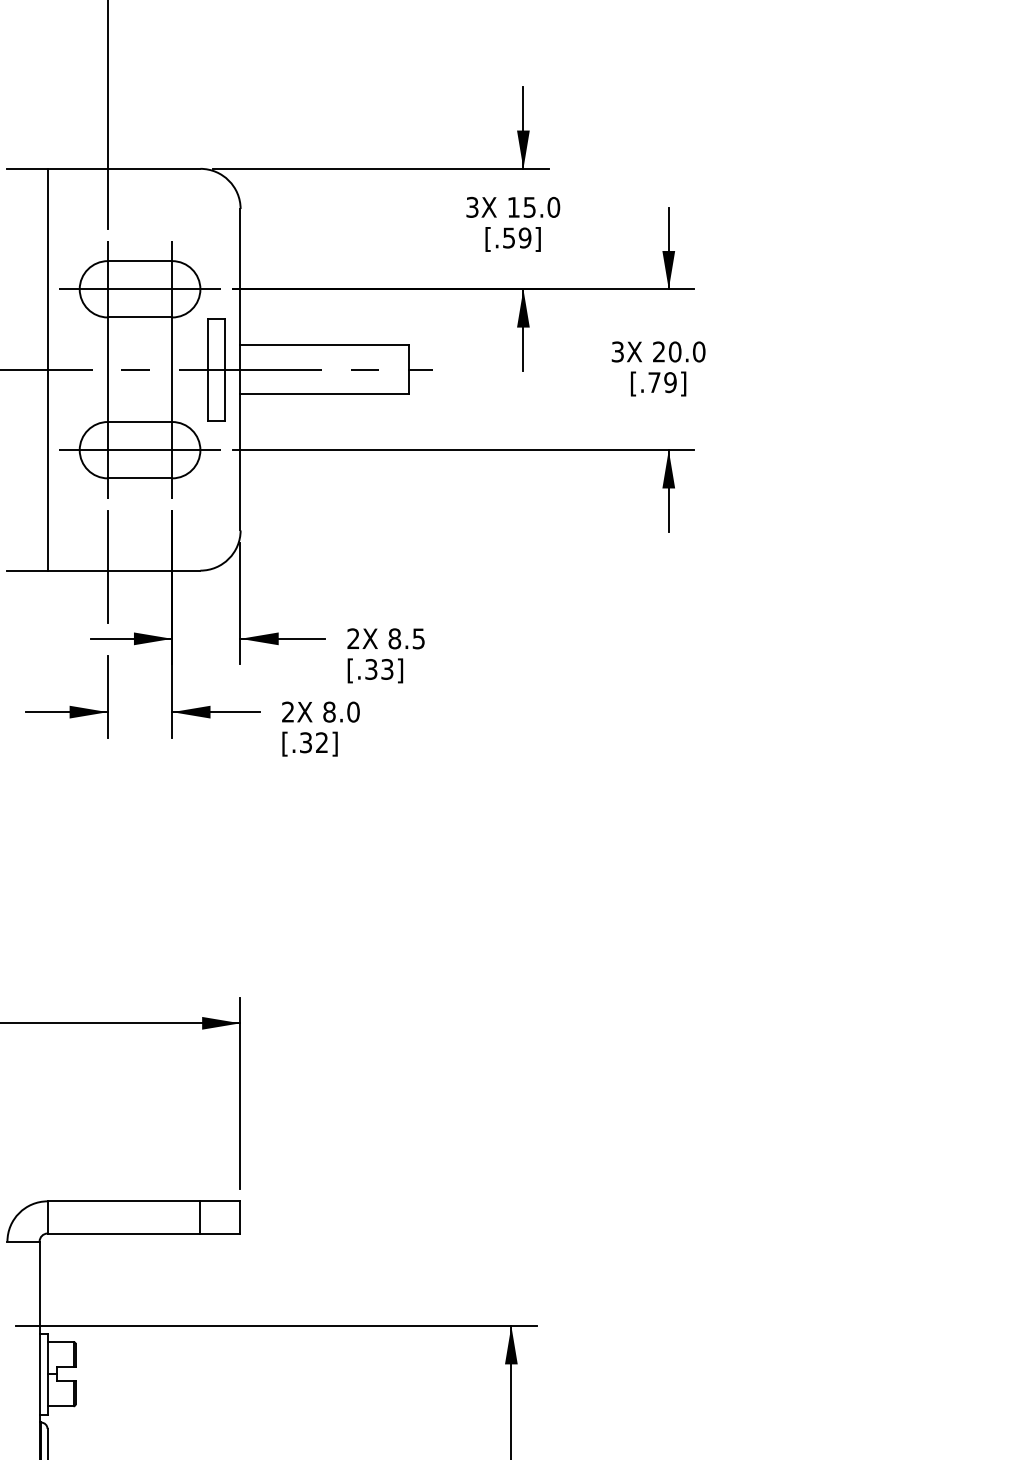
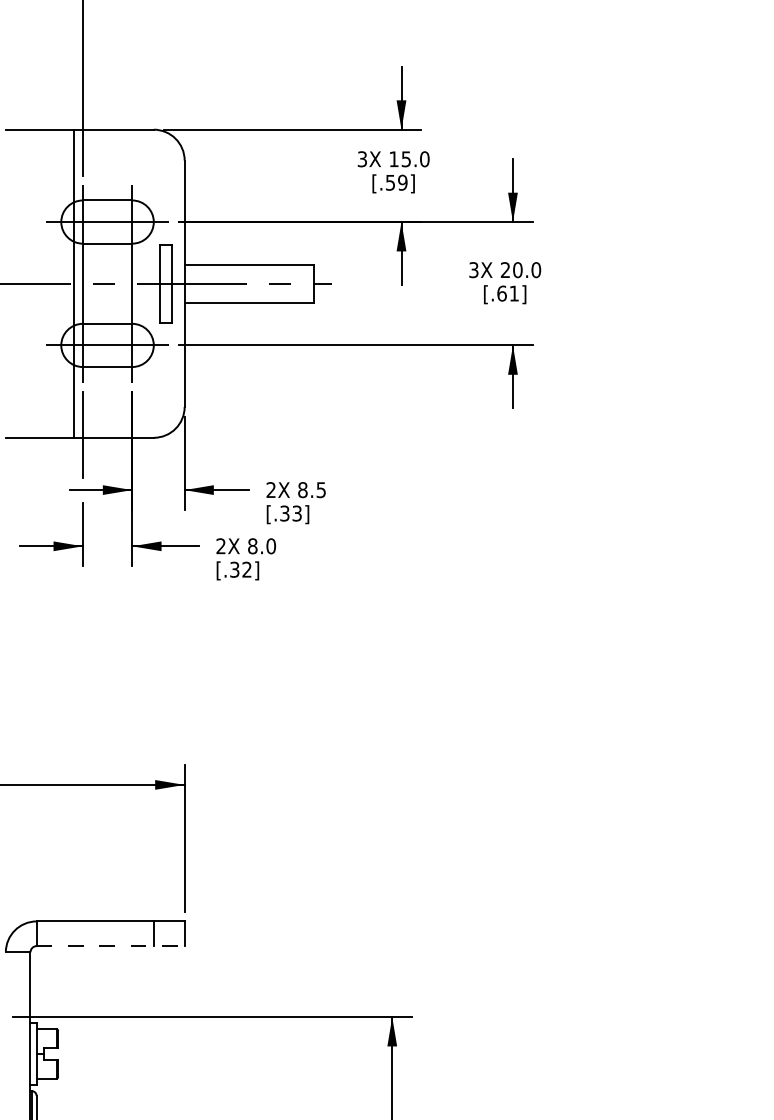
line: (47, 369) -> (73, 283), moved
text: (662, 382) -> (508, 293), [.79] -> [.61]
line: (144, 1233) -> (110, 946), solid -> dashed

